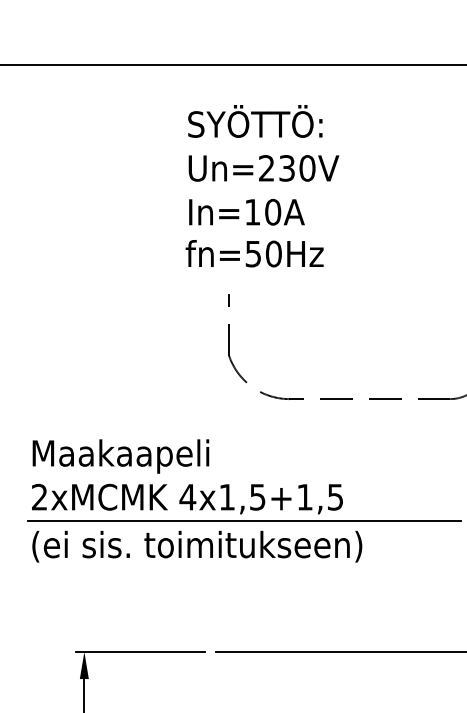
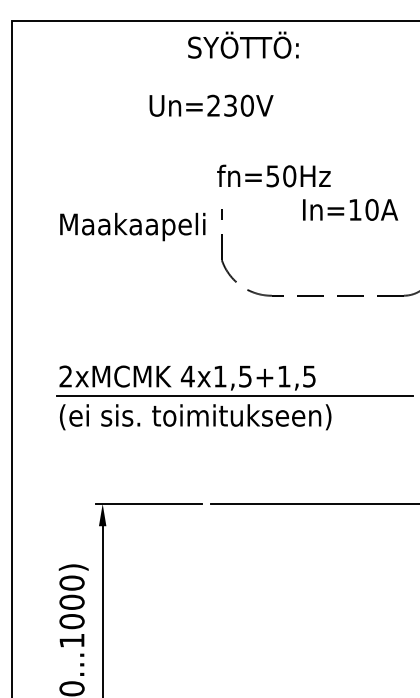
text: (255, 120) -> (243, 44), moved
text: (263, 168) -> (211, 105), moved
text: (246, 211) -> (350, 209), moved
text: (254, 253) -> (273, 175), moved
text: (120, 455) -> (132, 226), moved

